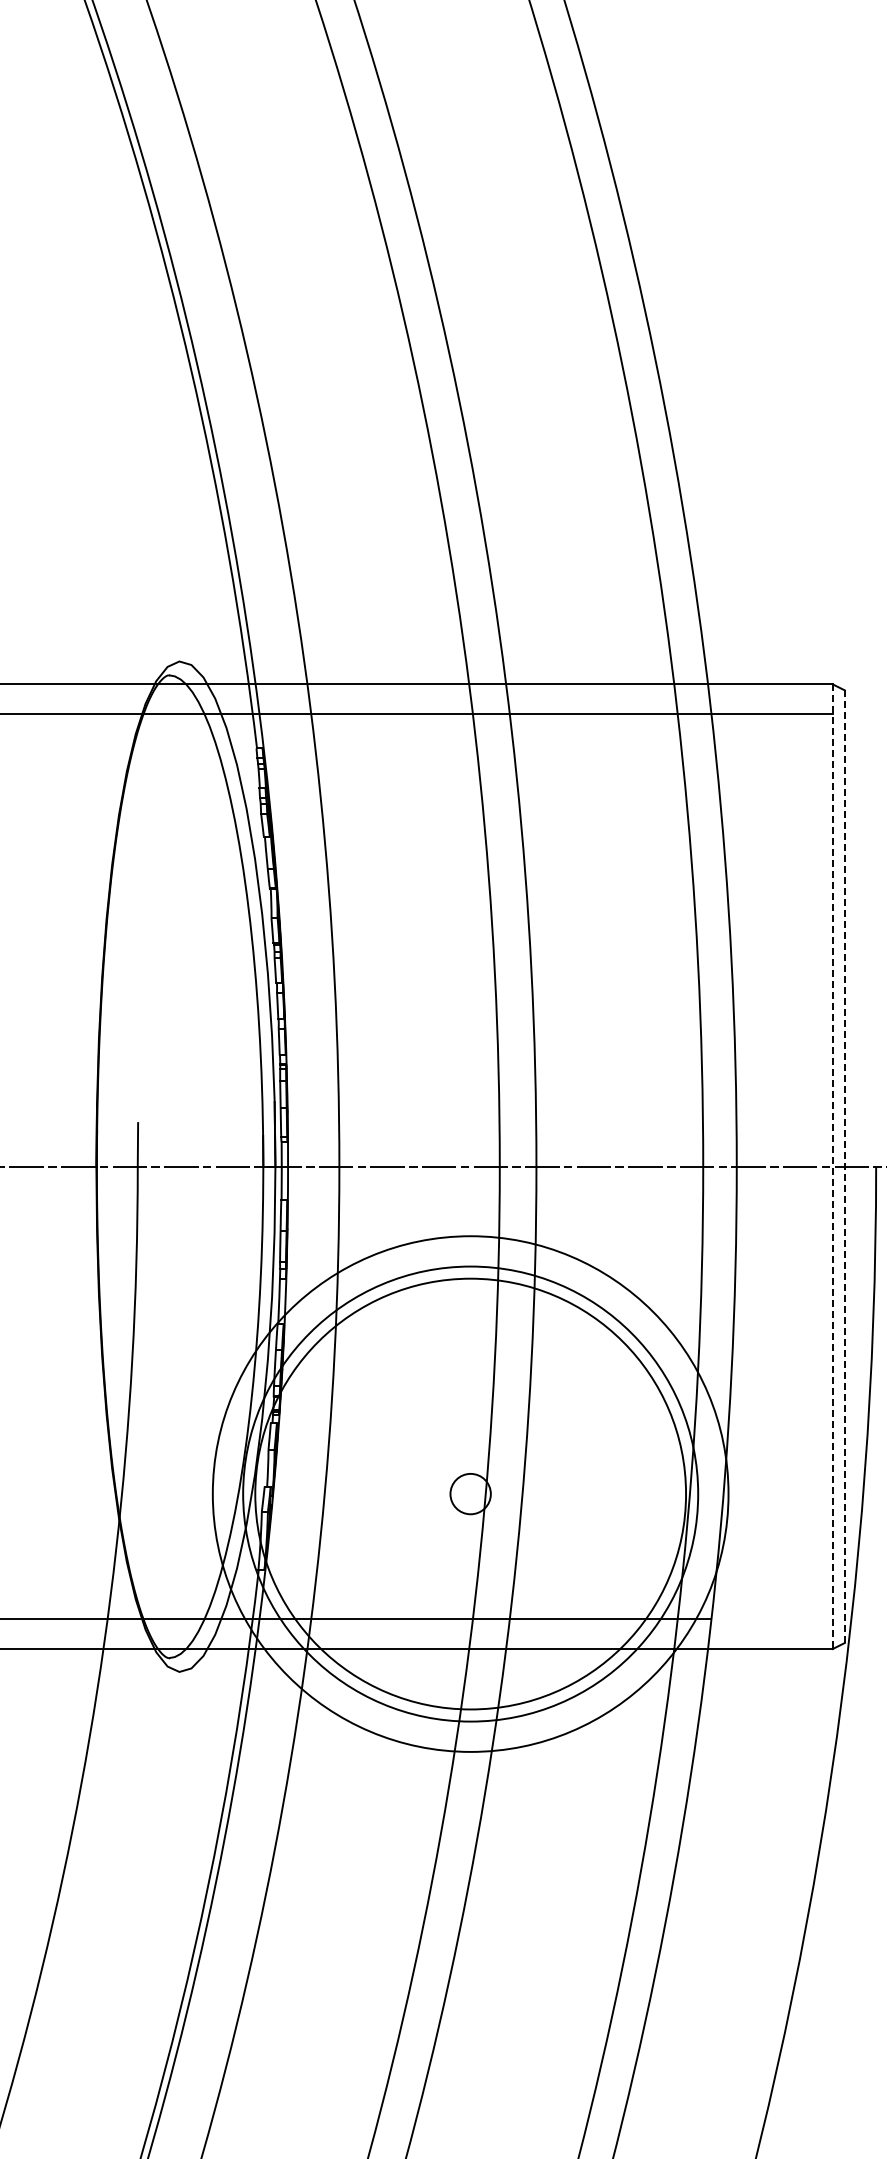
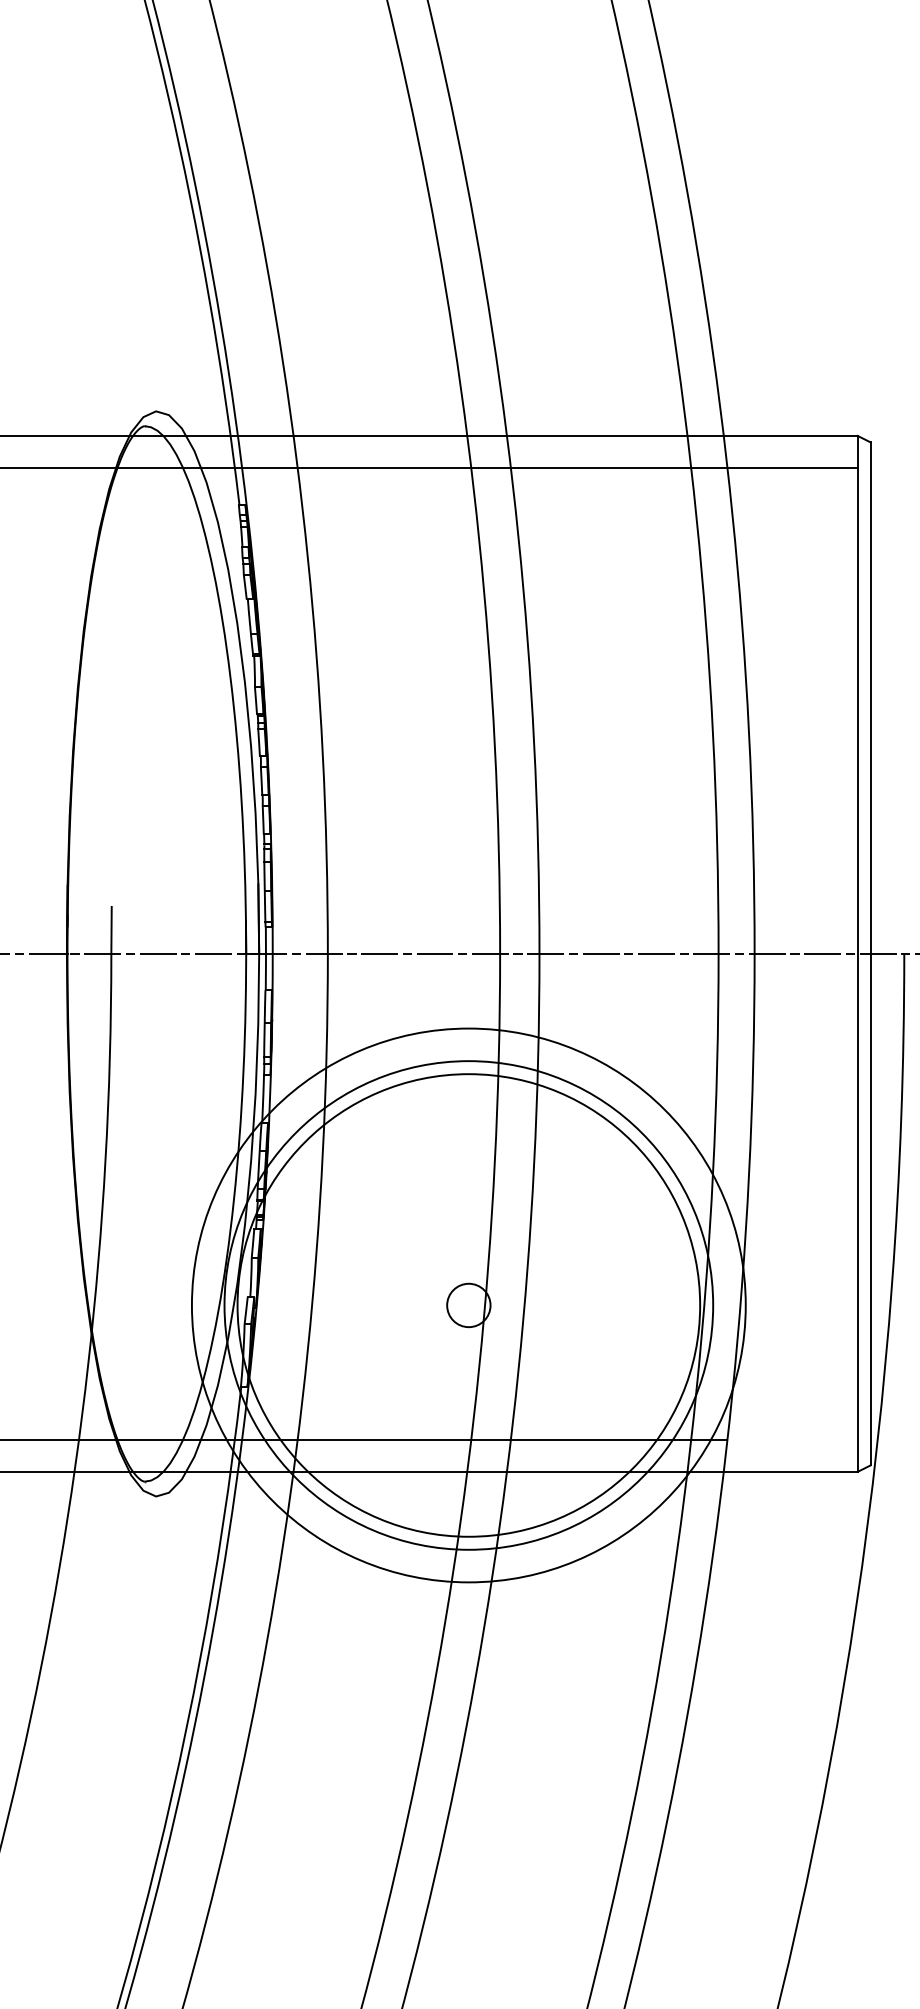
line: (844, 1166) -> (870, 953), dashed -> solid
line: (832, 1167) -> (857, 954), dashed -> solid

